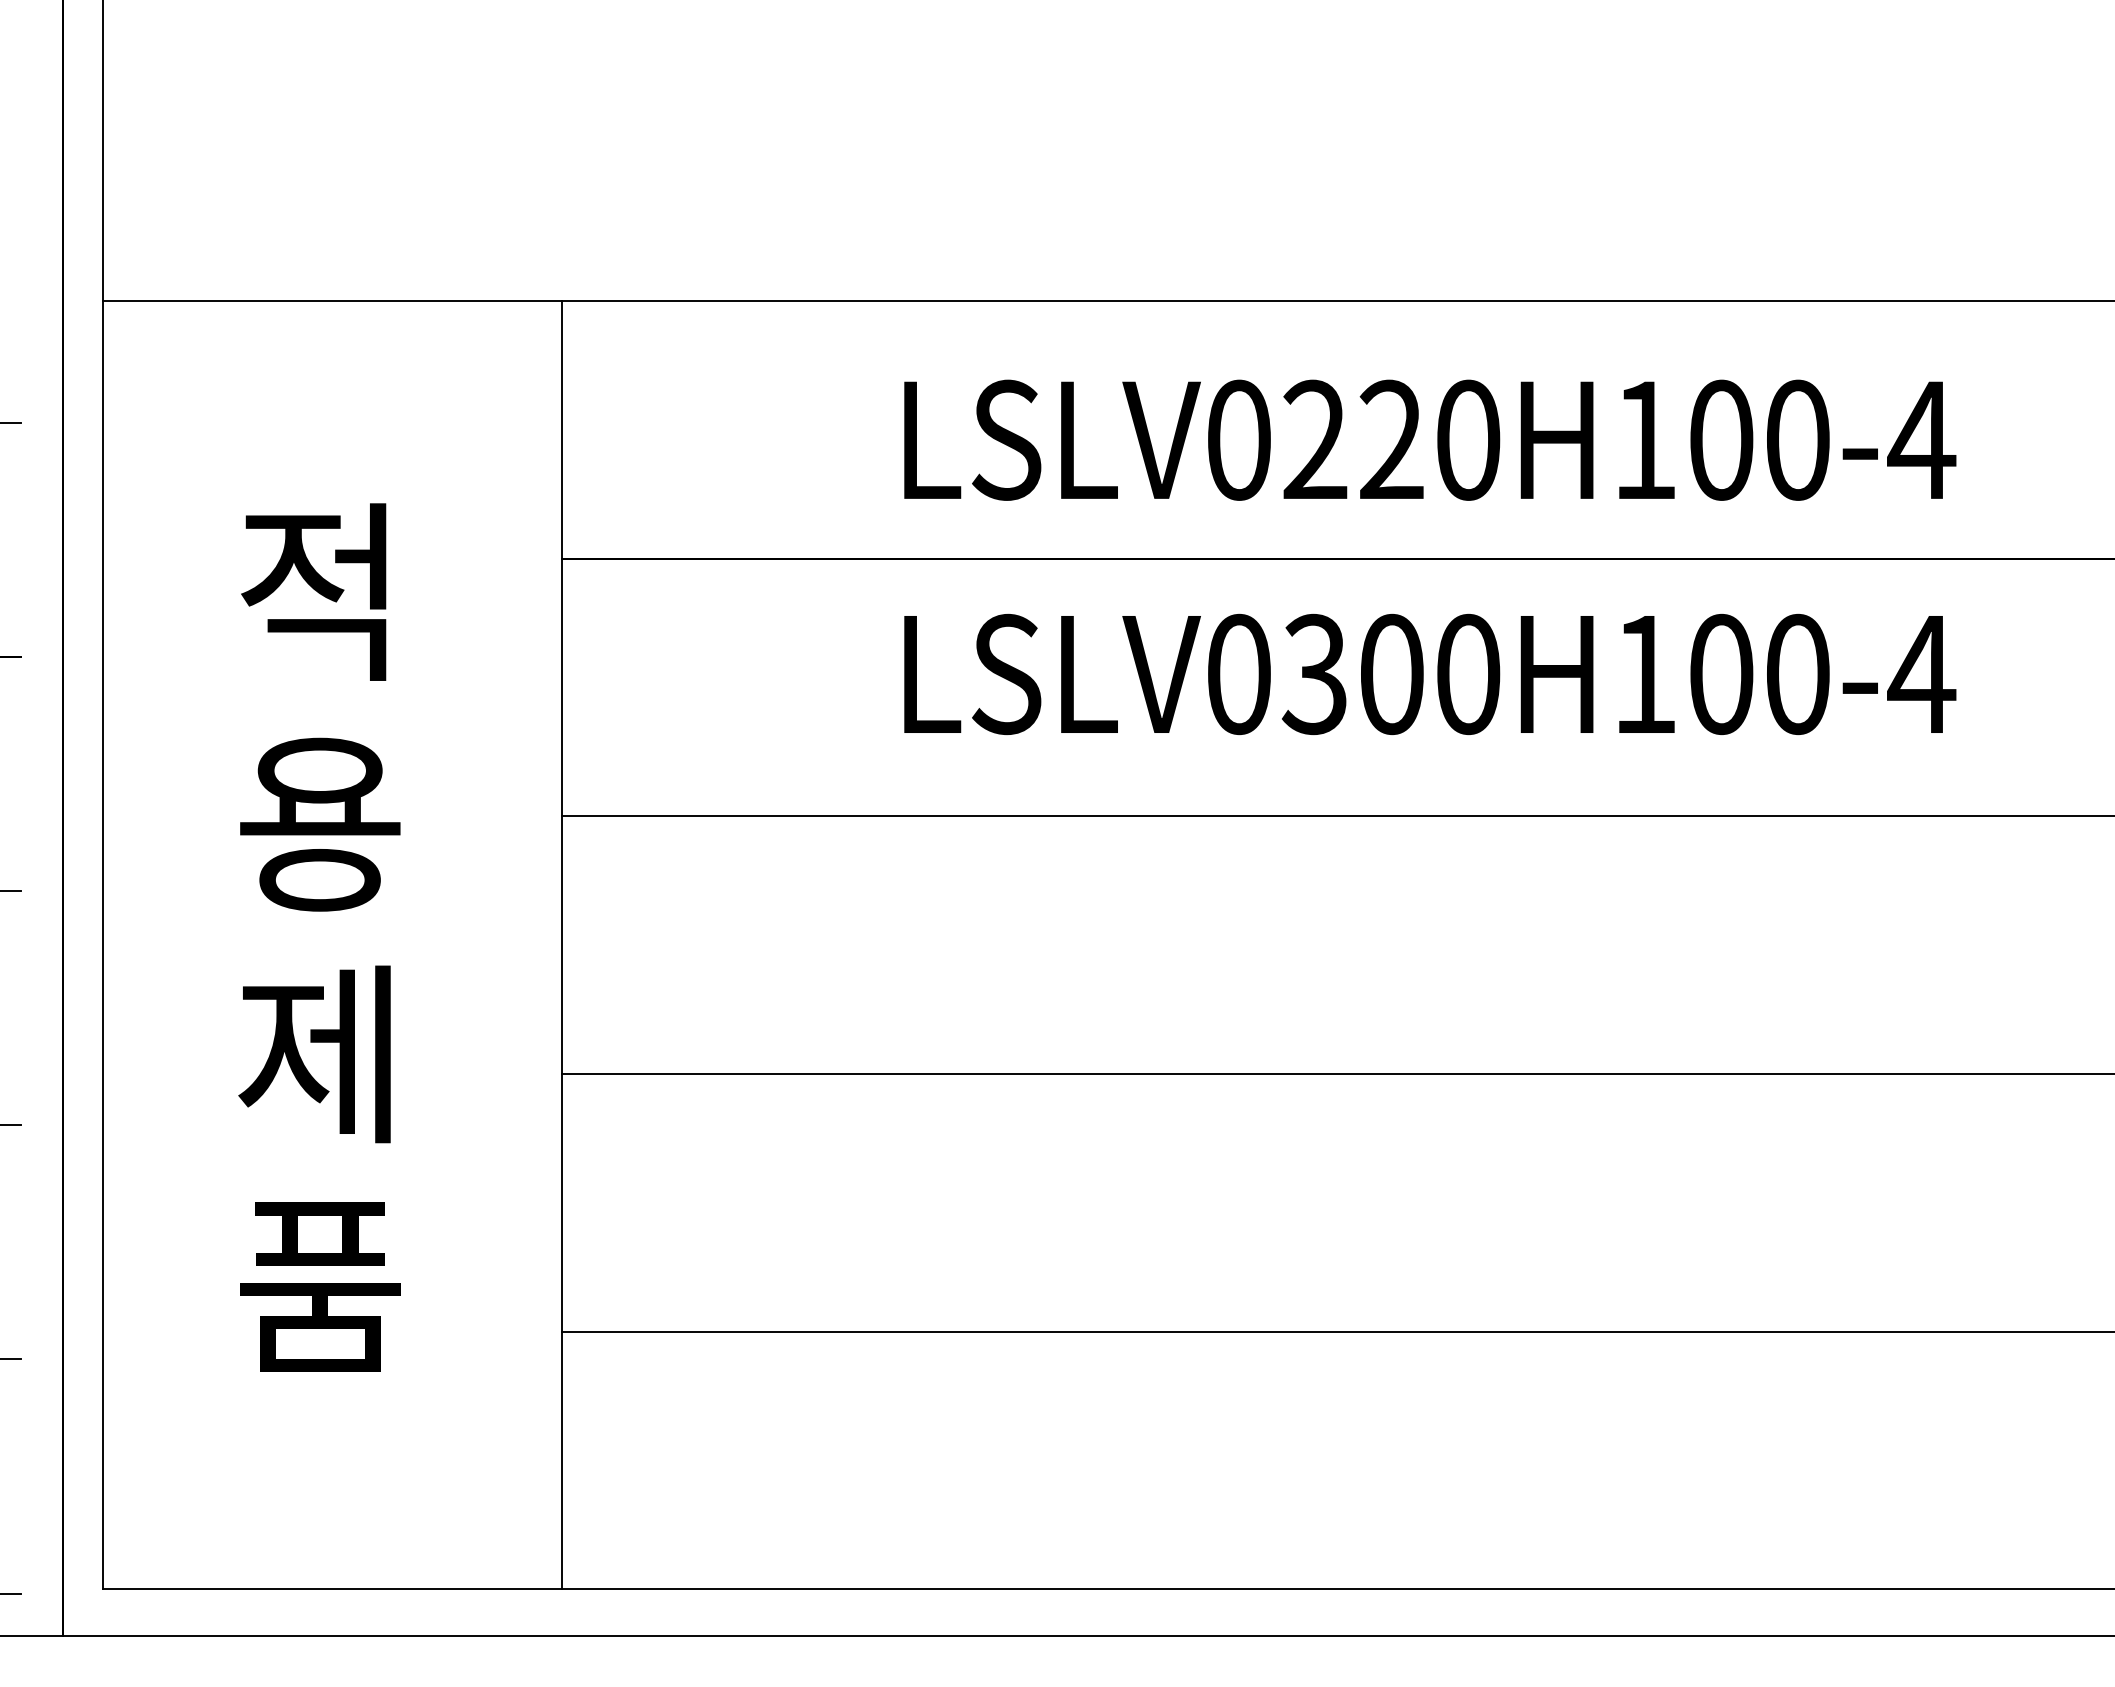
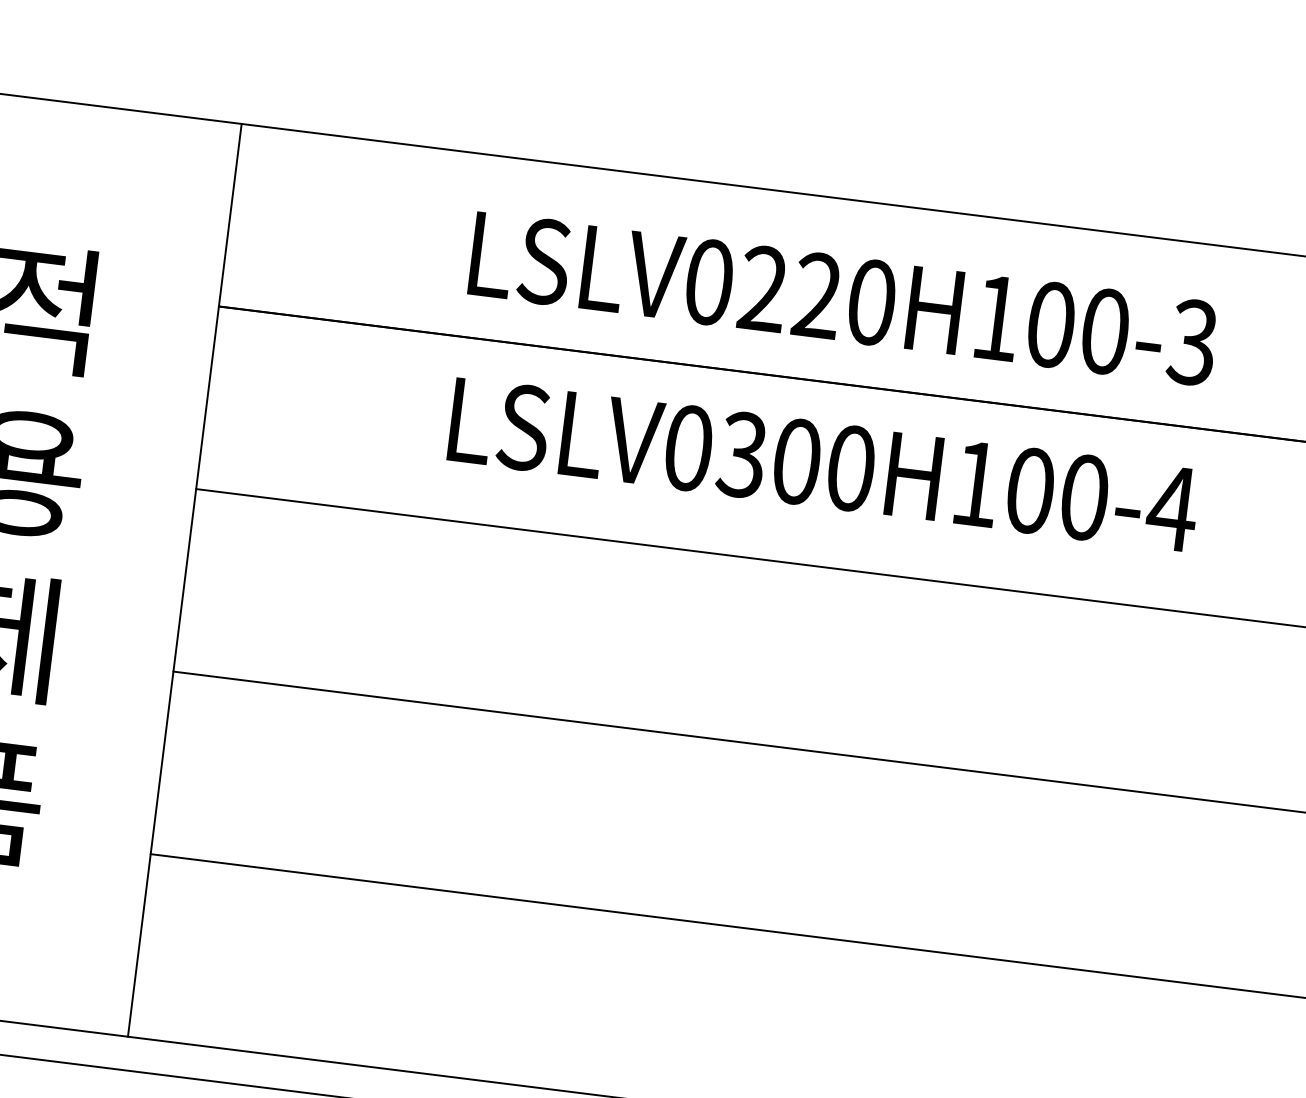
text: (1921, 439) -> (1192, 342), LSLV0220H100-4 -> LSLV0220H100-3

